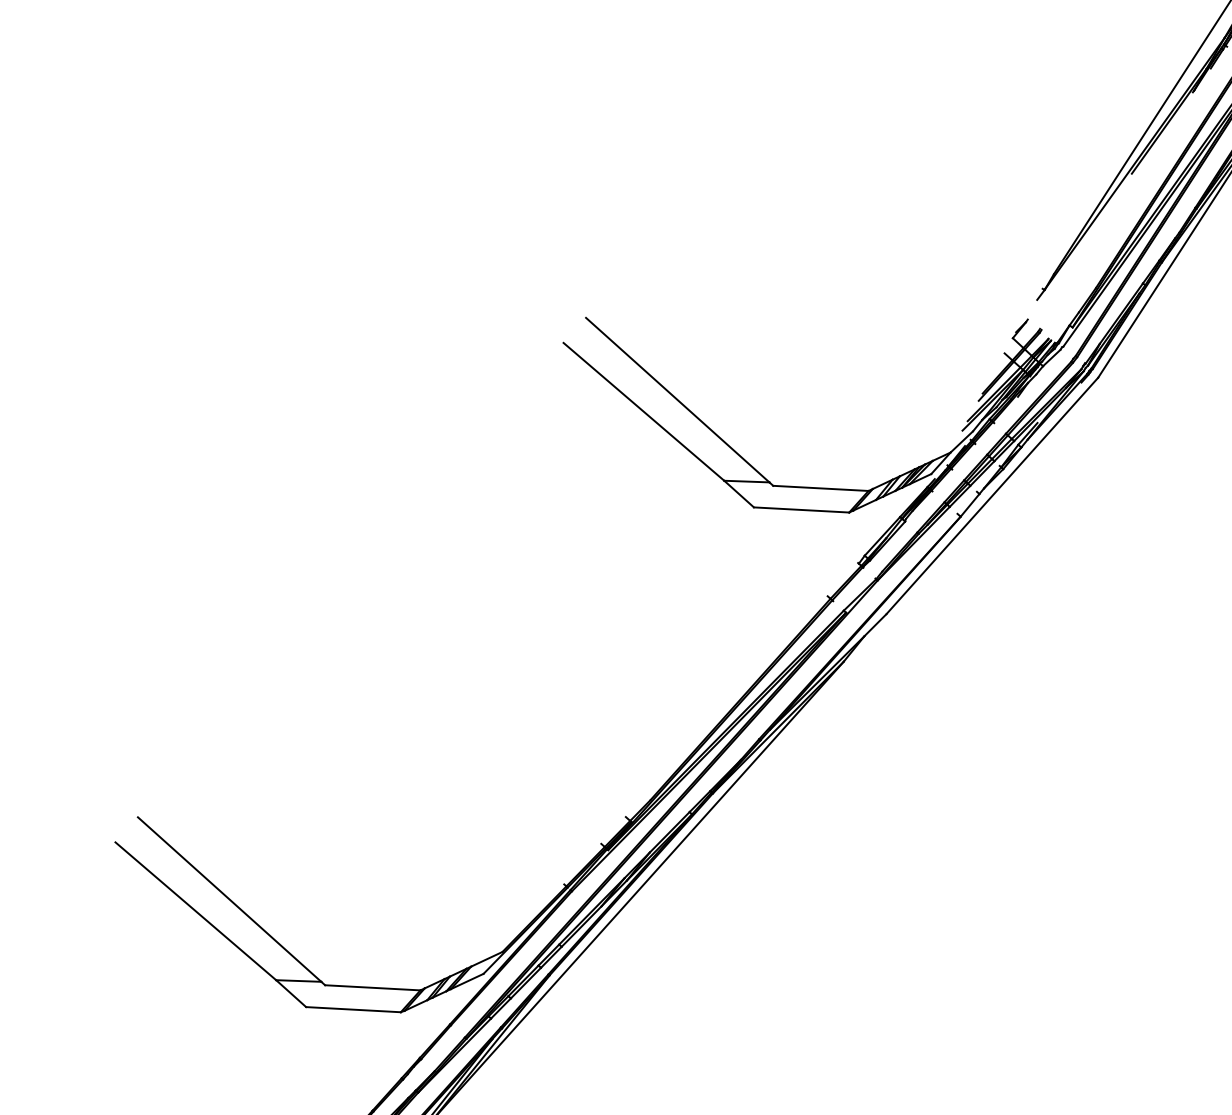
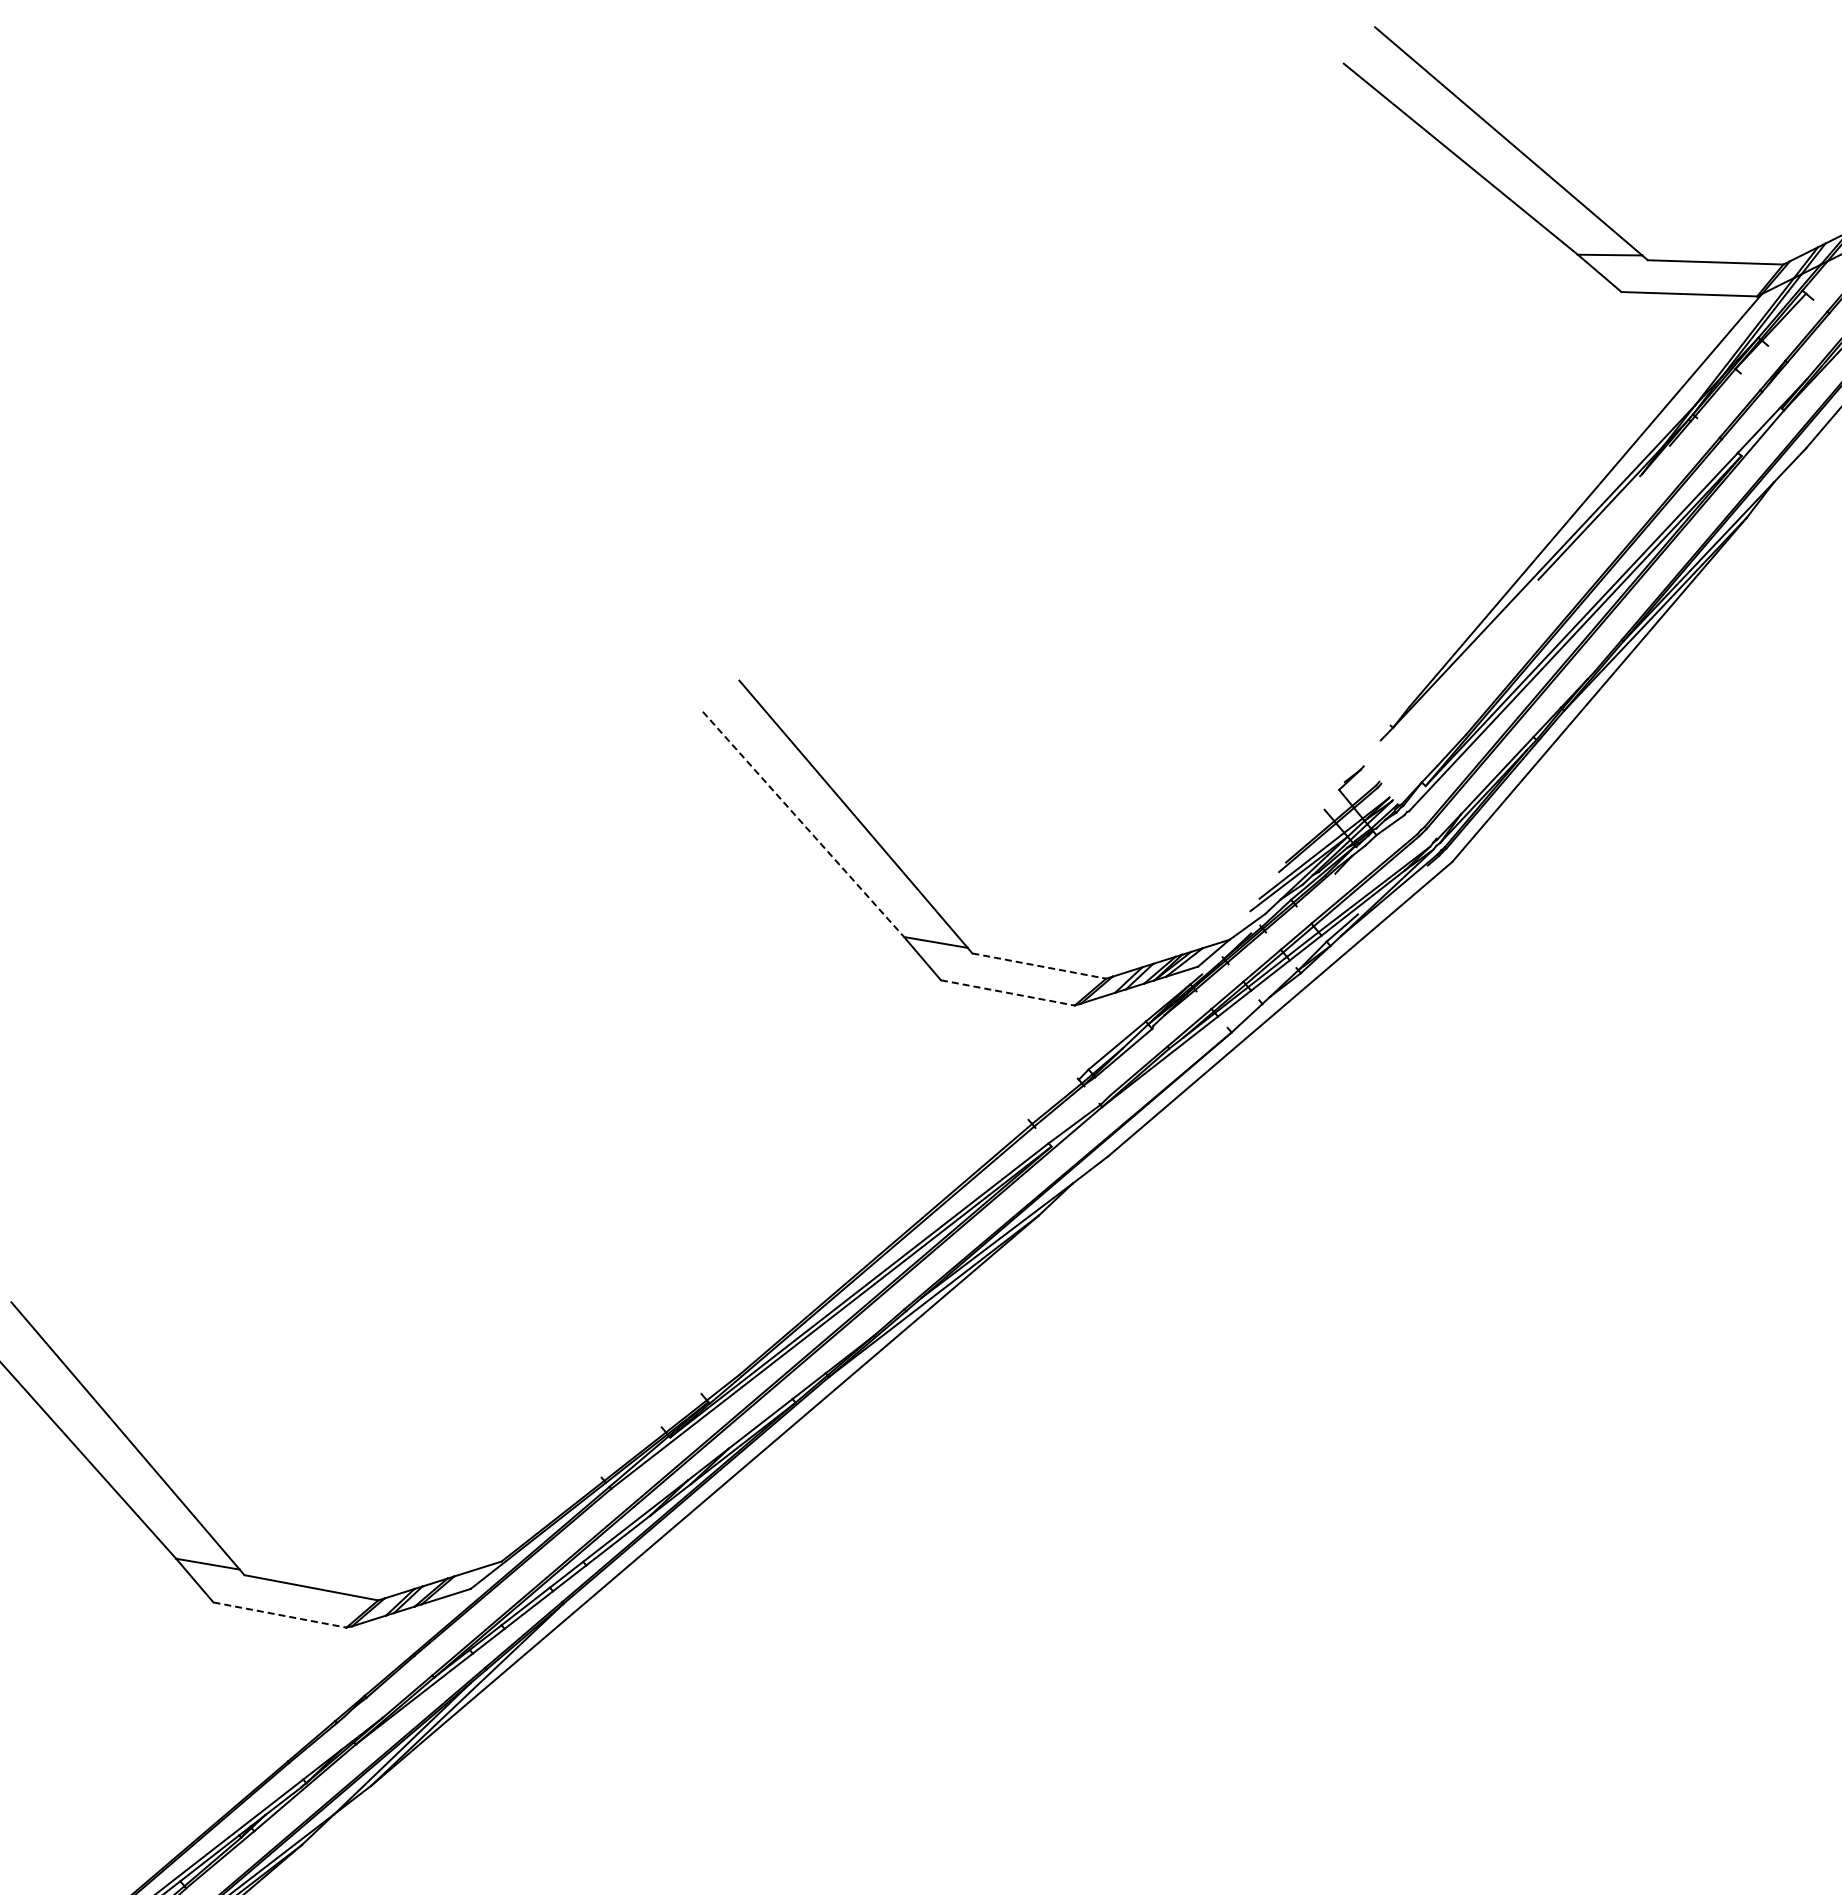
line: (643, 411) -> (803, 824), solid -> dashed
line: (821, 488) -> (1039, 966), solid -> dashed
line: (802, 510) -> (1008, 993), solid -> dashed
line: (353, 1010) -> (279, 1615), solid -> dashed

